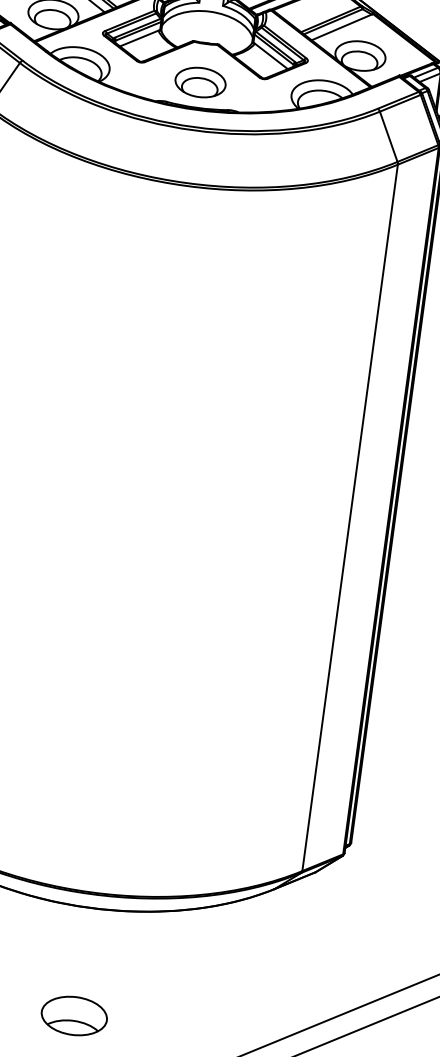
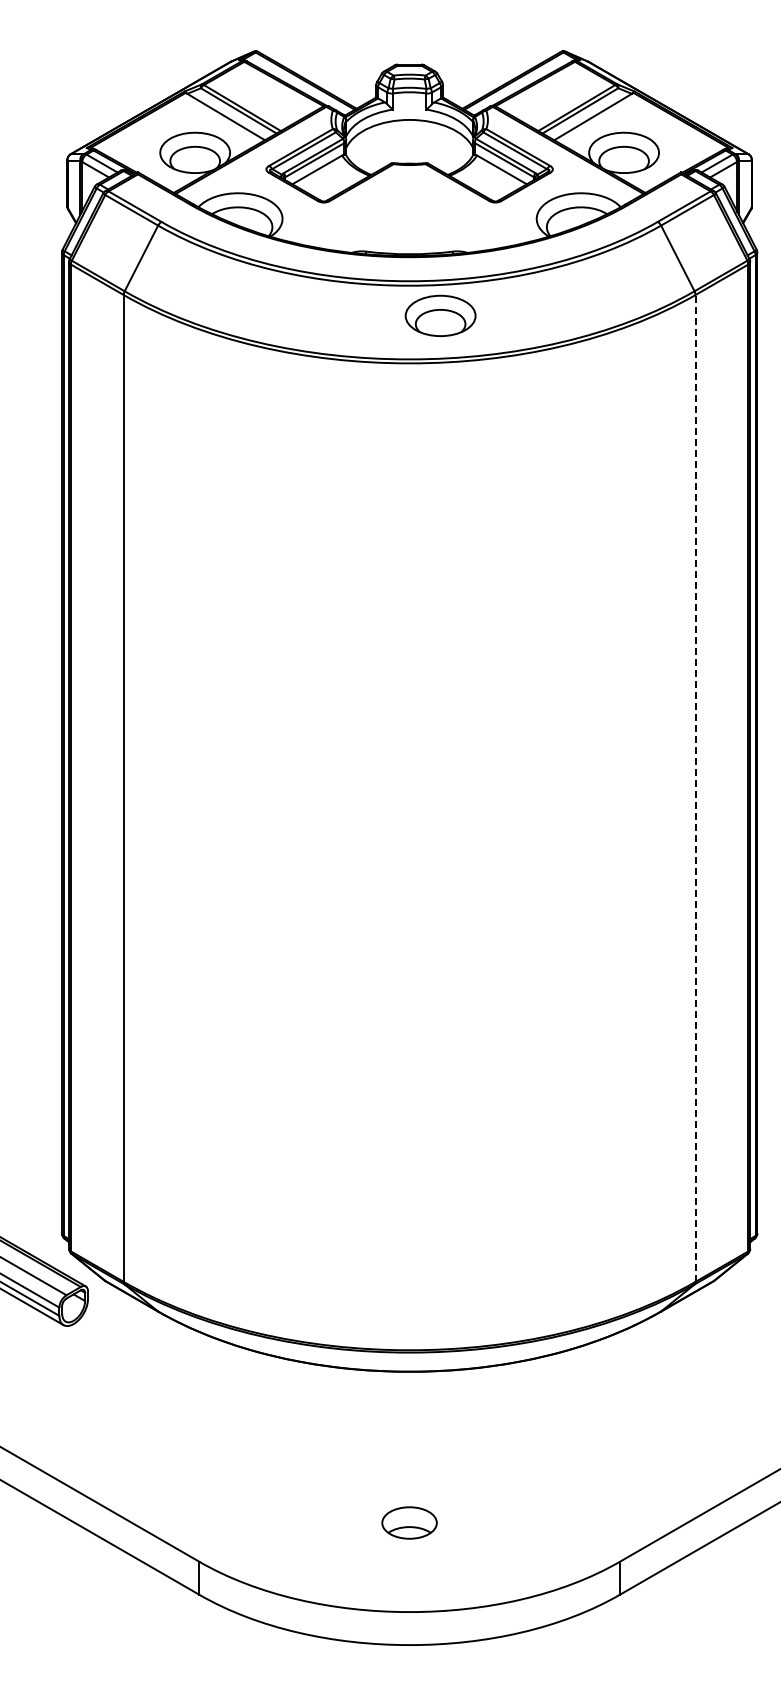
part: (200, 82) -> (440, 315), moved
line: (350, 517) -> (695, 787), solid -> dashed
part: (74, 1015) -> (409, 1522), size x0.6

